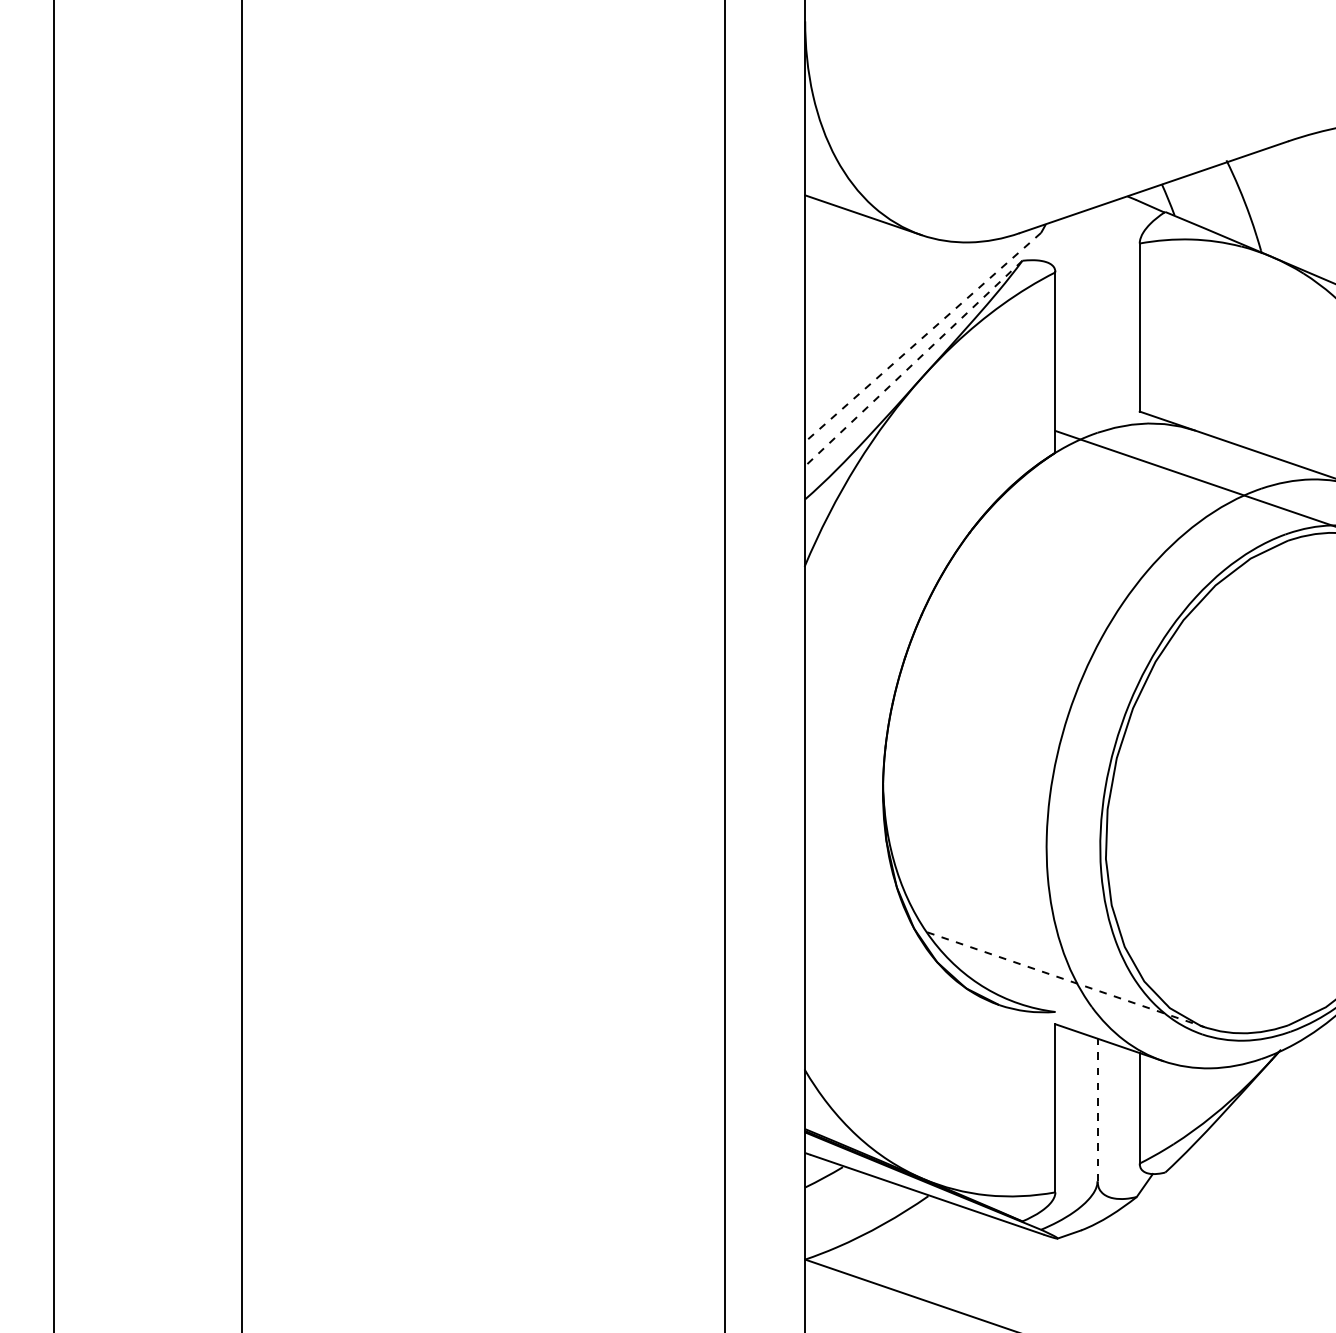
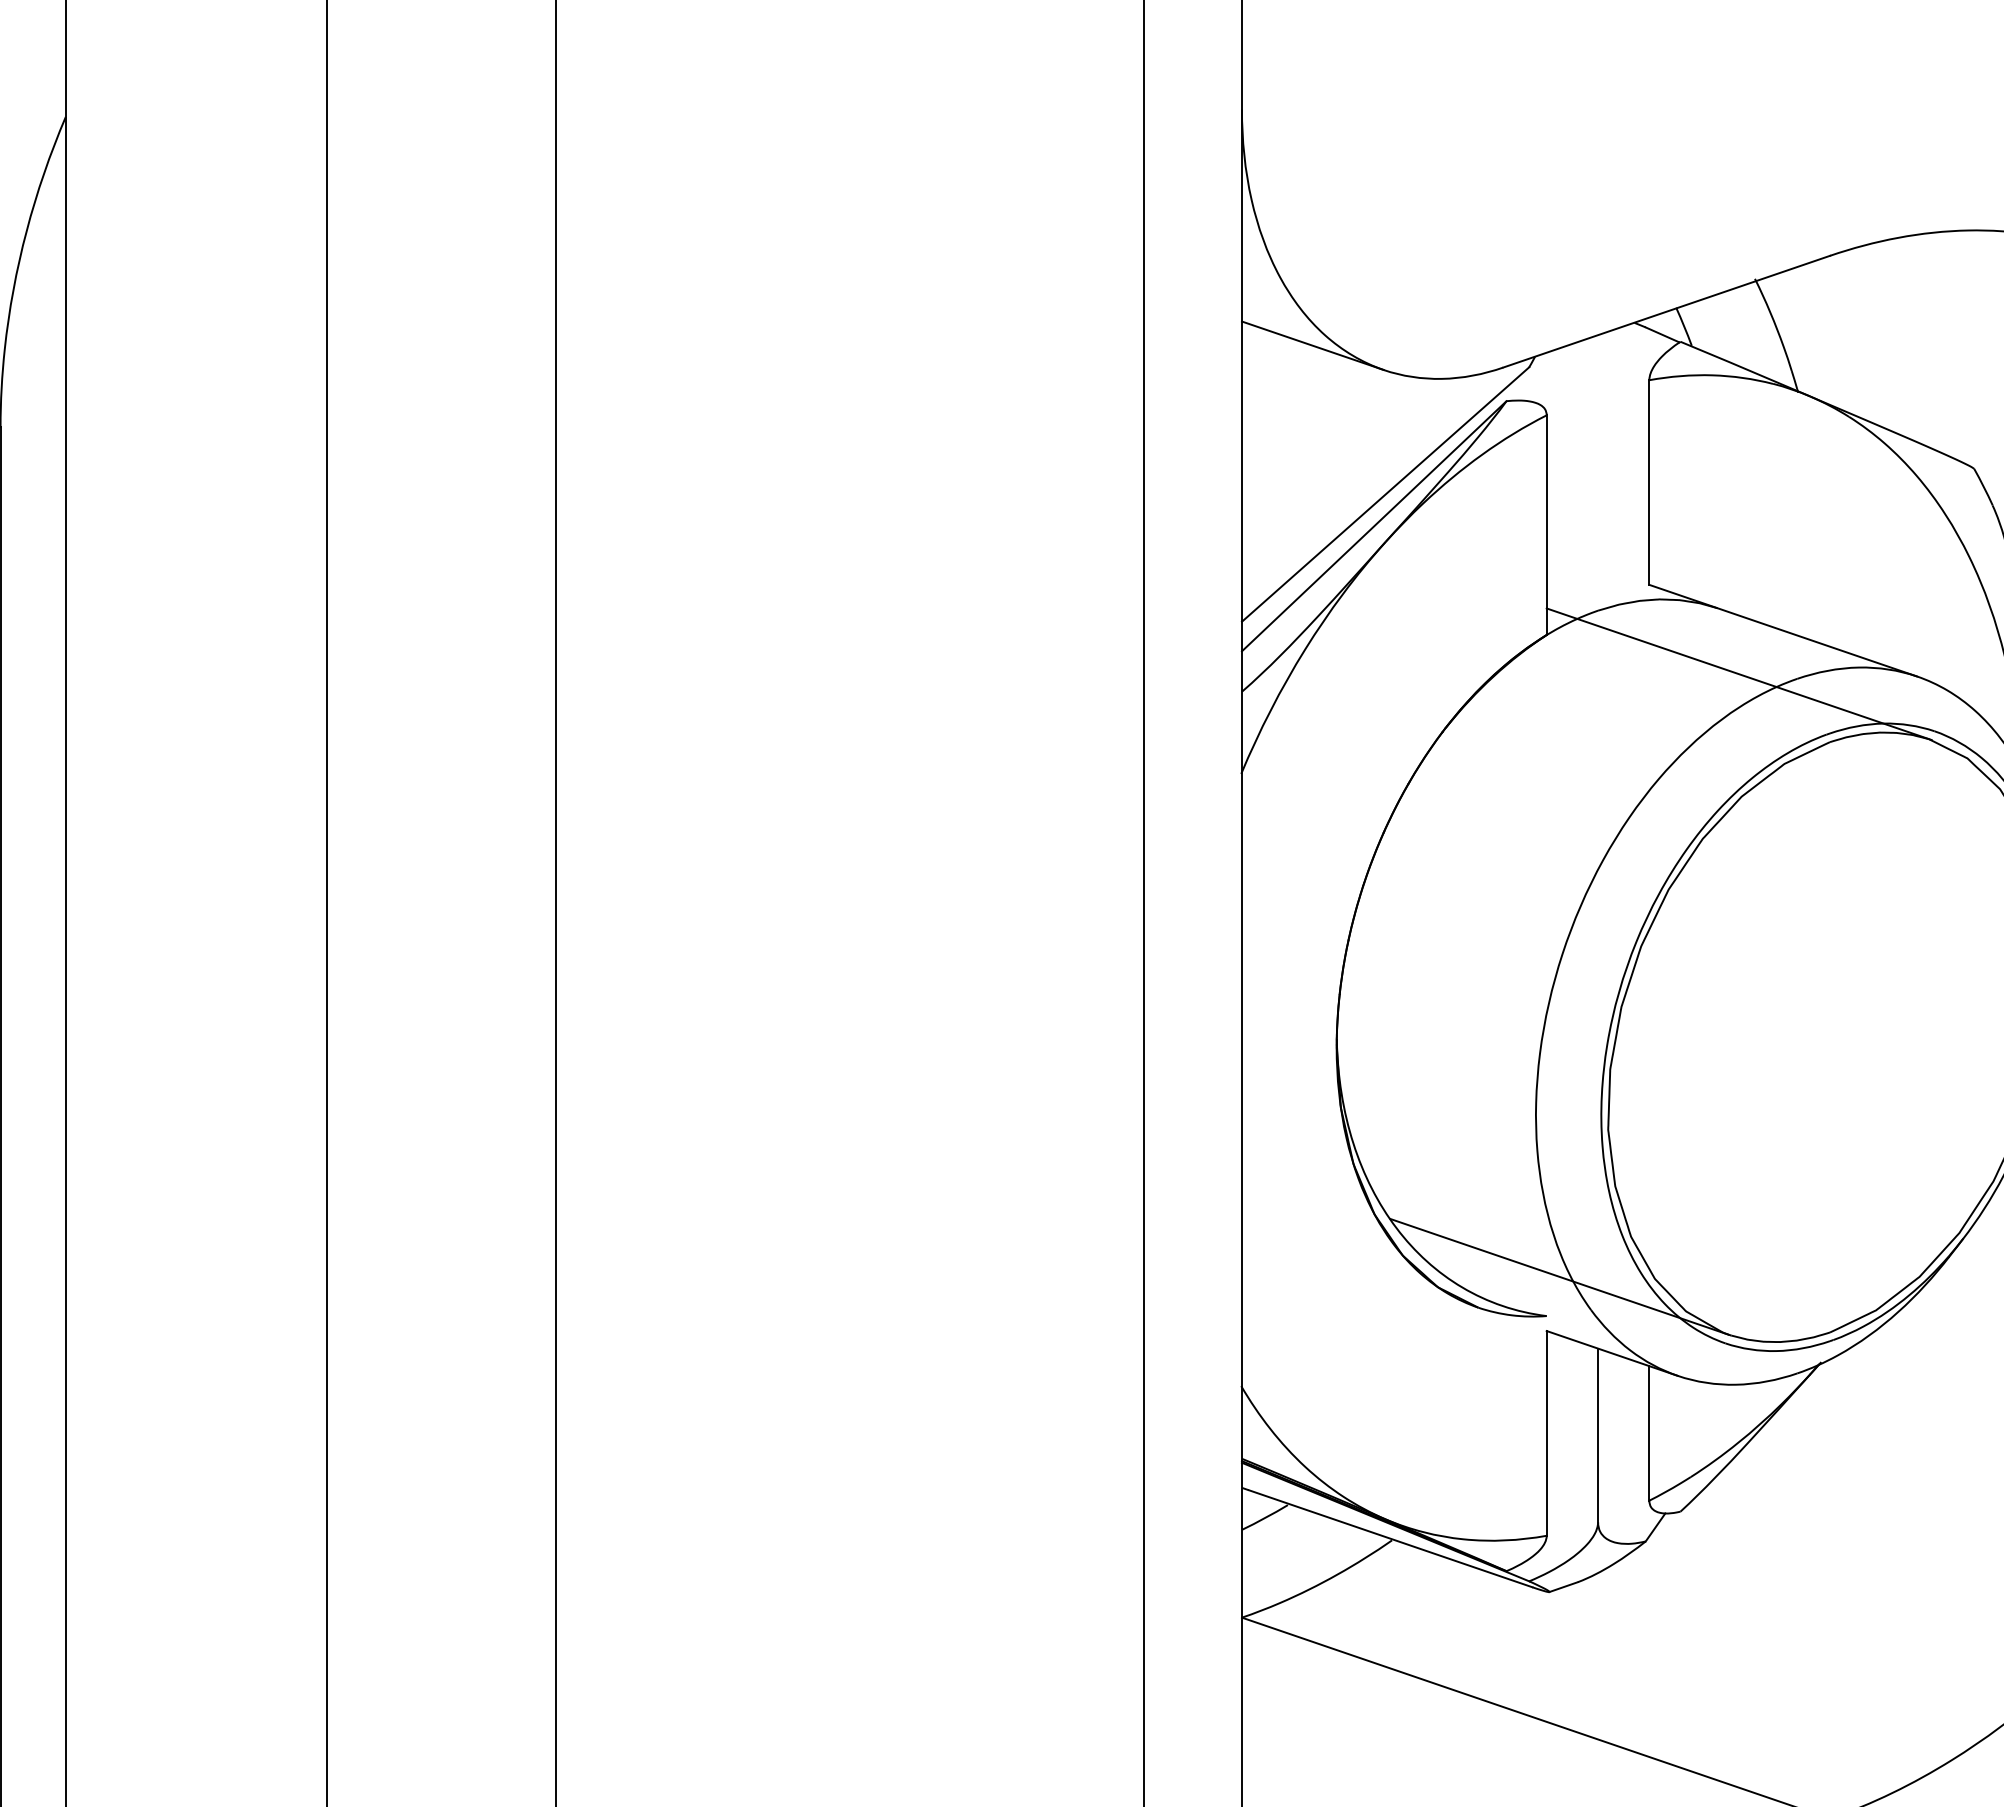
line: (923, 337) -> (1385, 494), dashed -> solid
line: (913, 363) -> (1373, 526), dashed -> solid
line: (1065, 979) -> (1559, 1276), dashed -> solid
line: (1097, 1110) -> (1598, 1435), dashed -> solid

